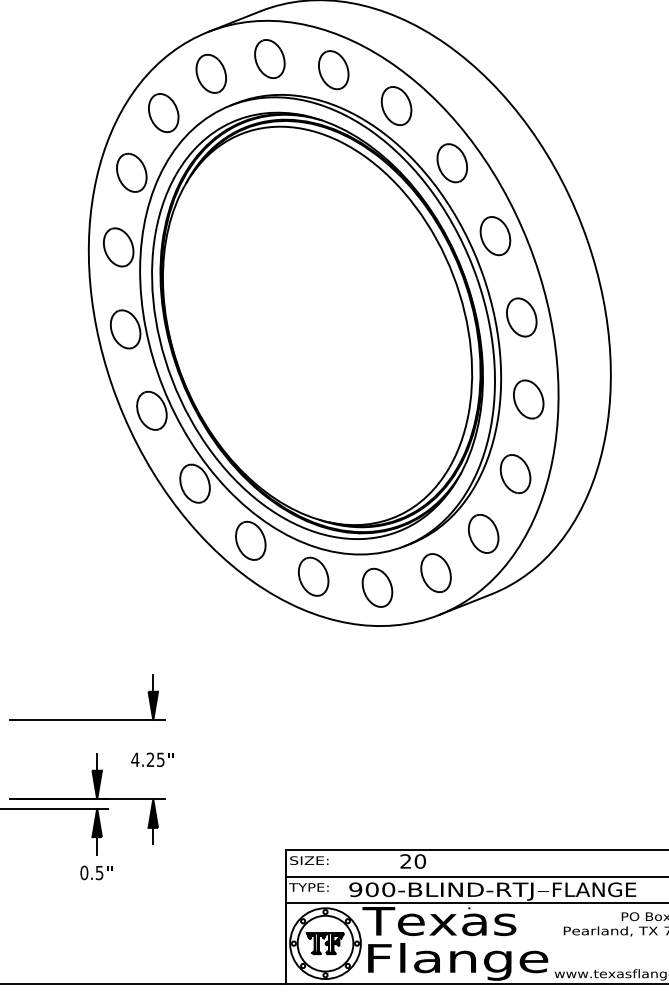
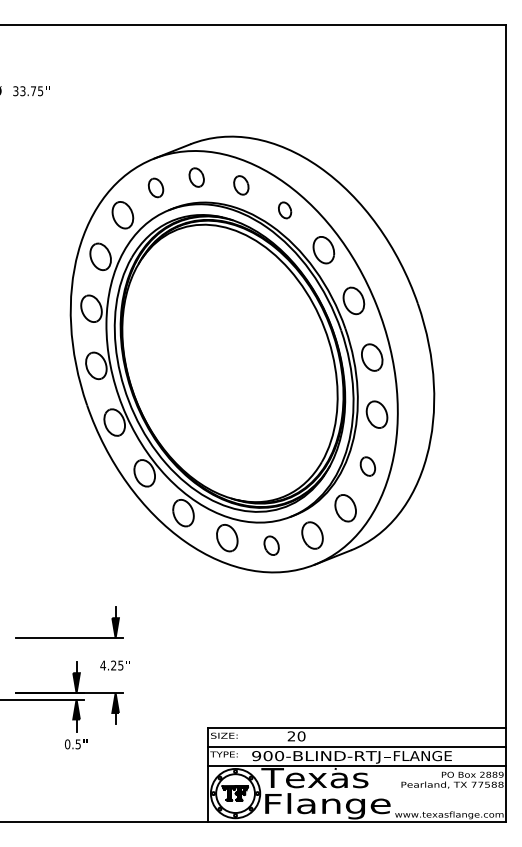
part: (269, 58) -> (196, 177), size x0.7
part: (334, 70) -> (241, 185), size x0.7
part: (210, 73) -> (155, 187), size x0.7
part: (395, 106) -> (284, 210), size x0.6
part: (514, 473) -> (367, 466), size x0.7
part: (377, 587) -> (271, 545), size x0.7

